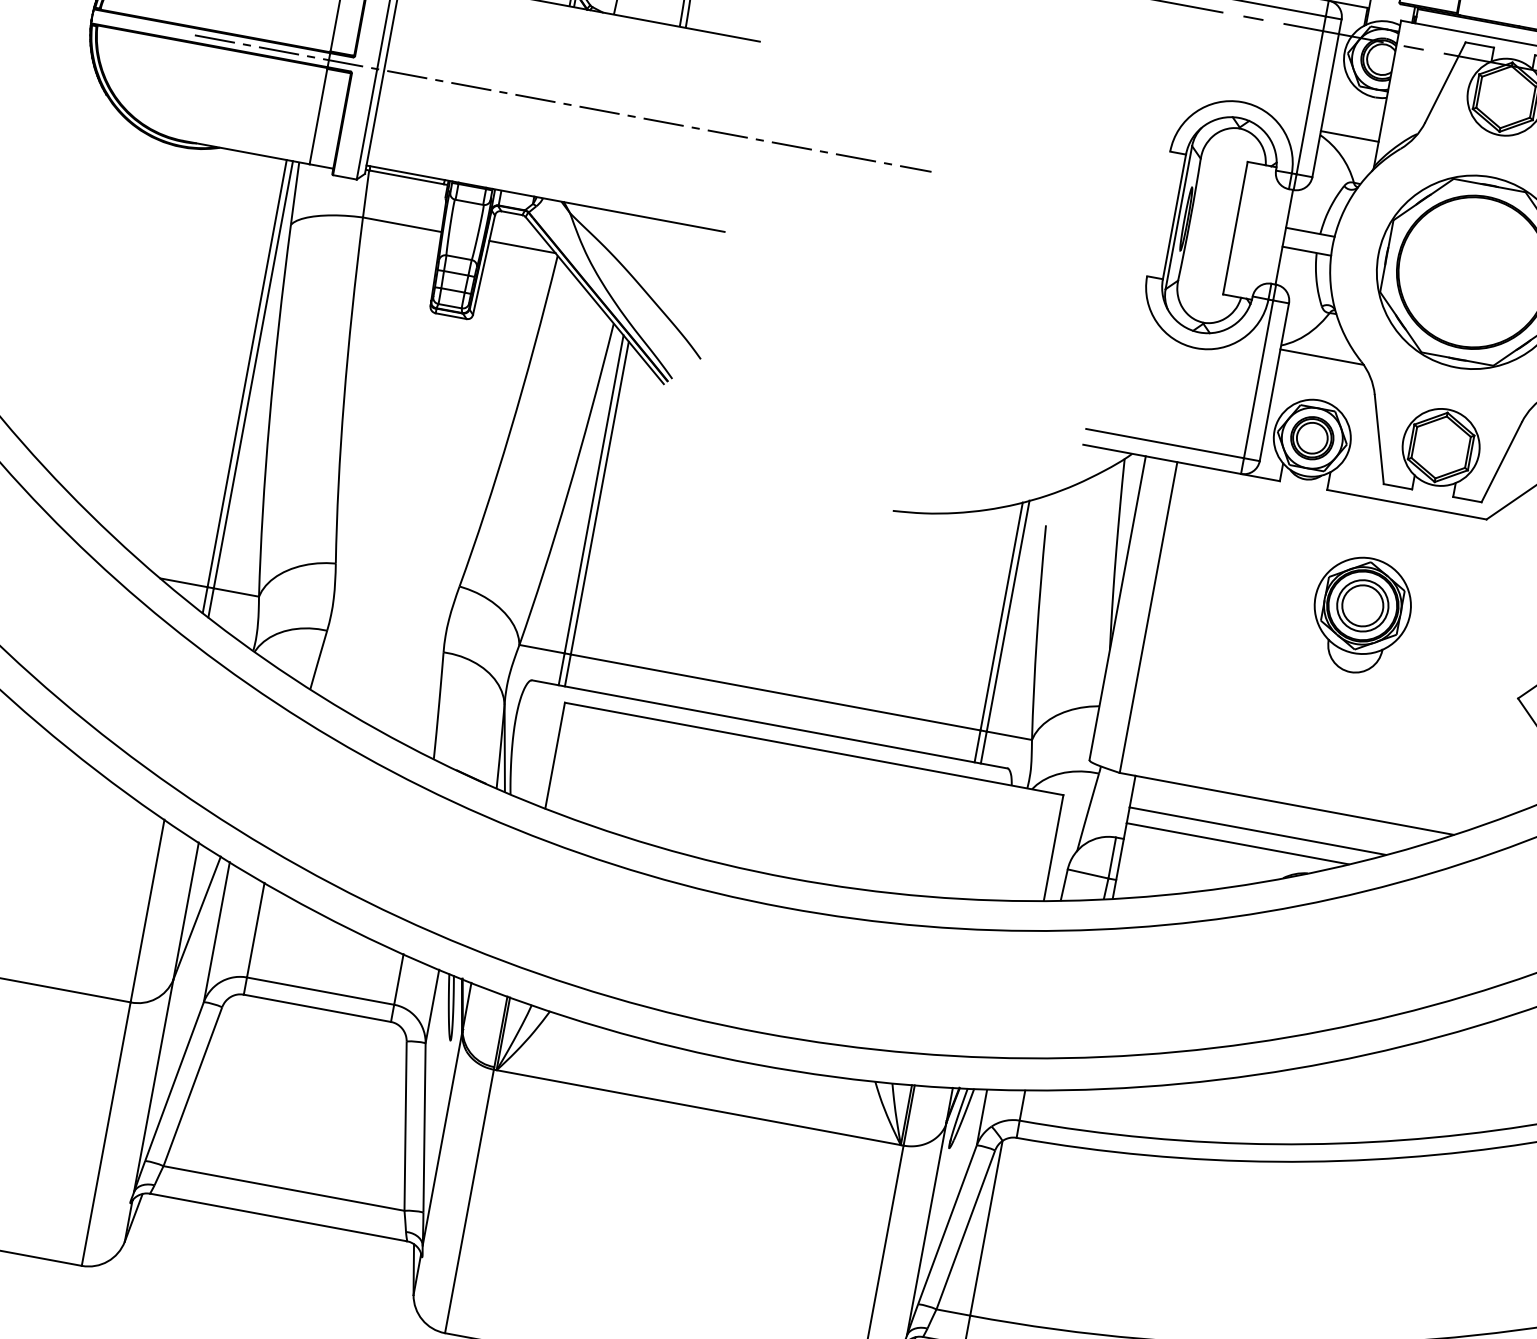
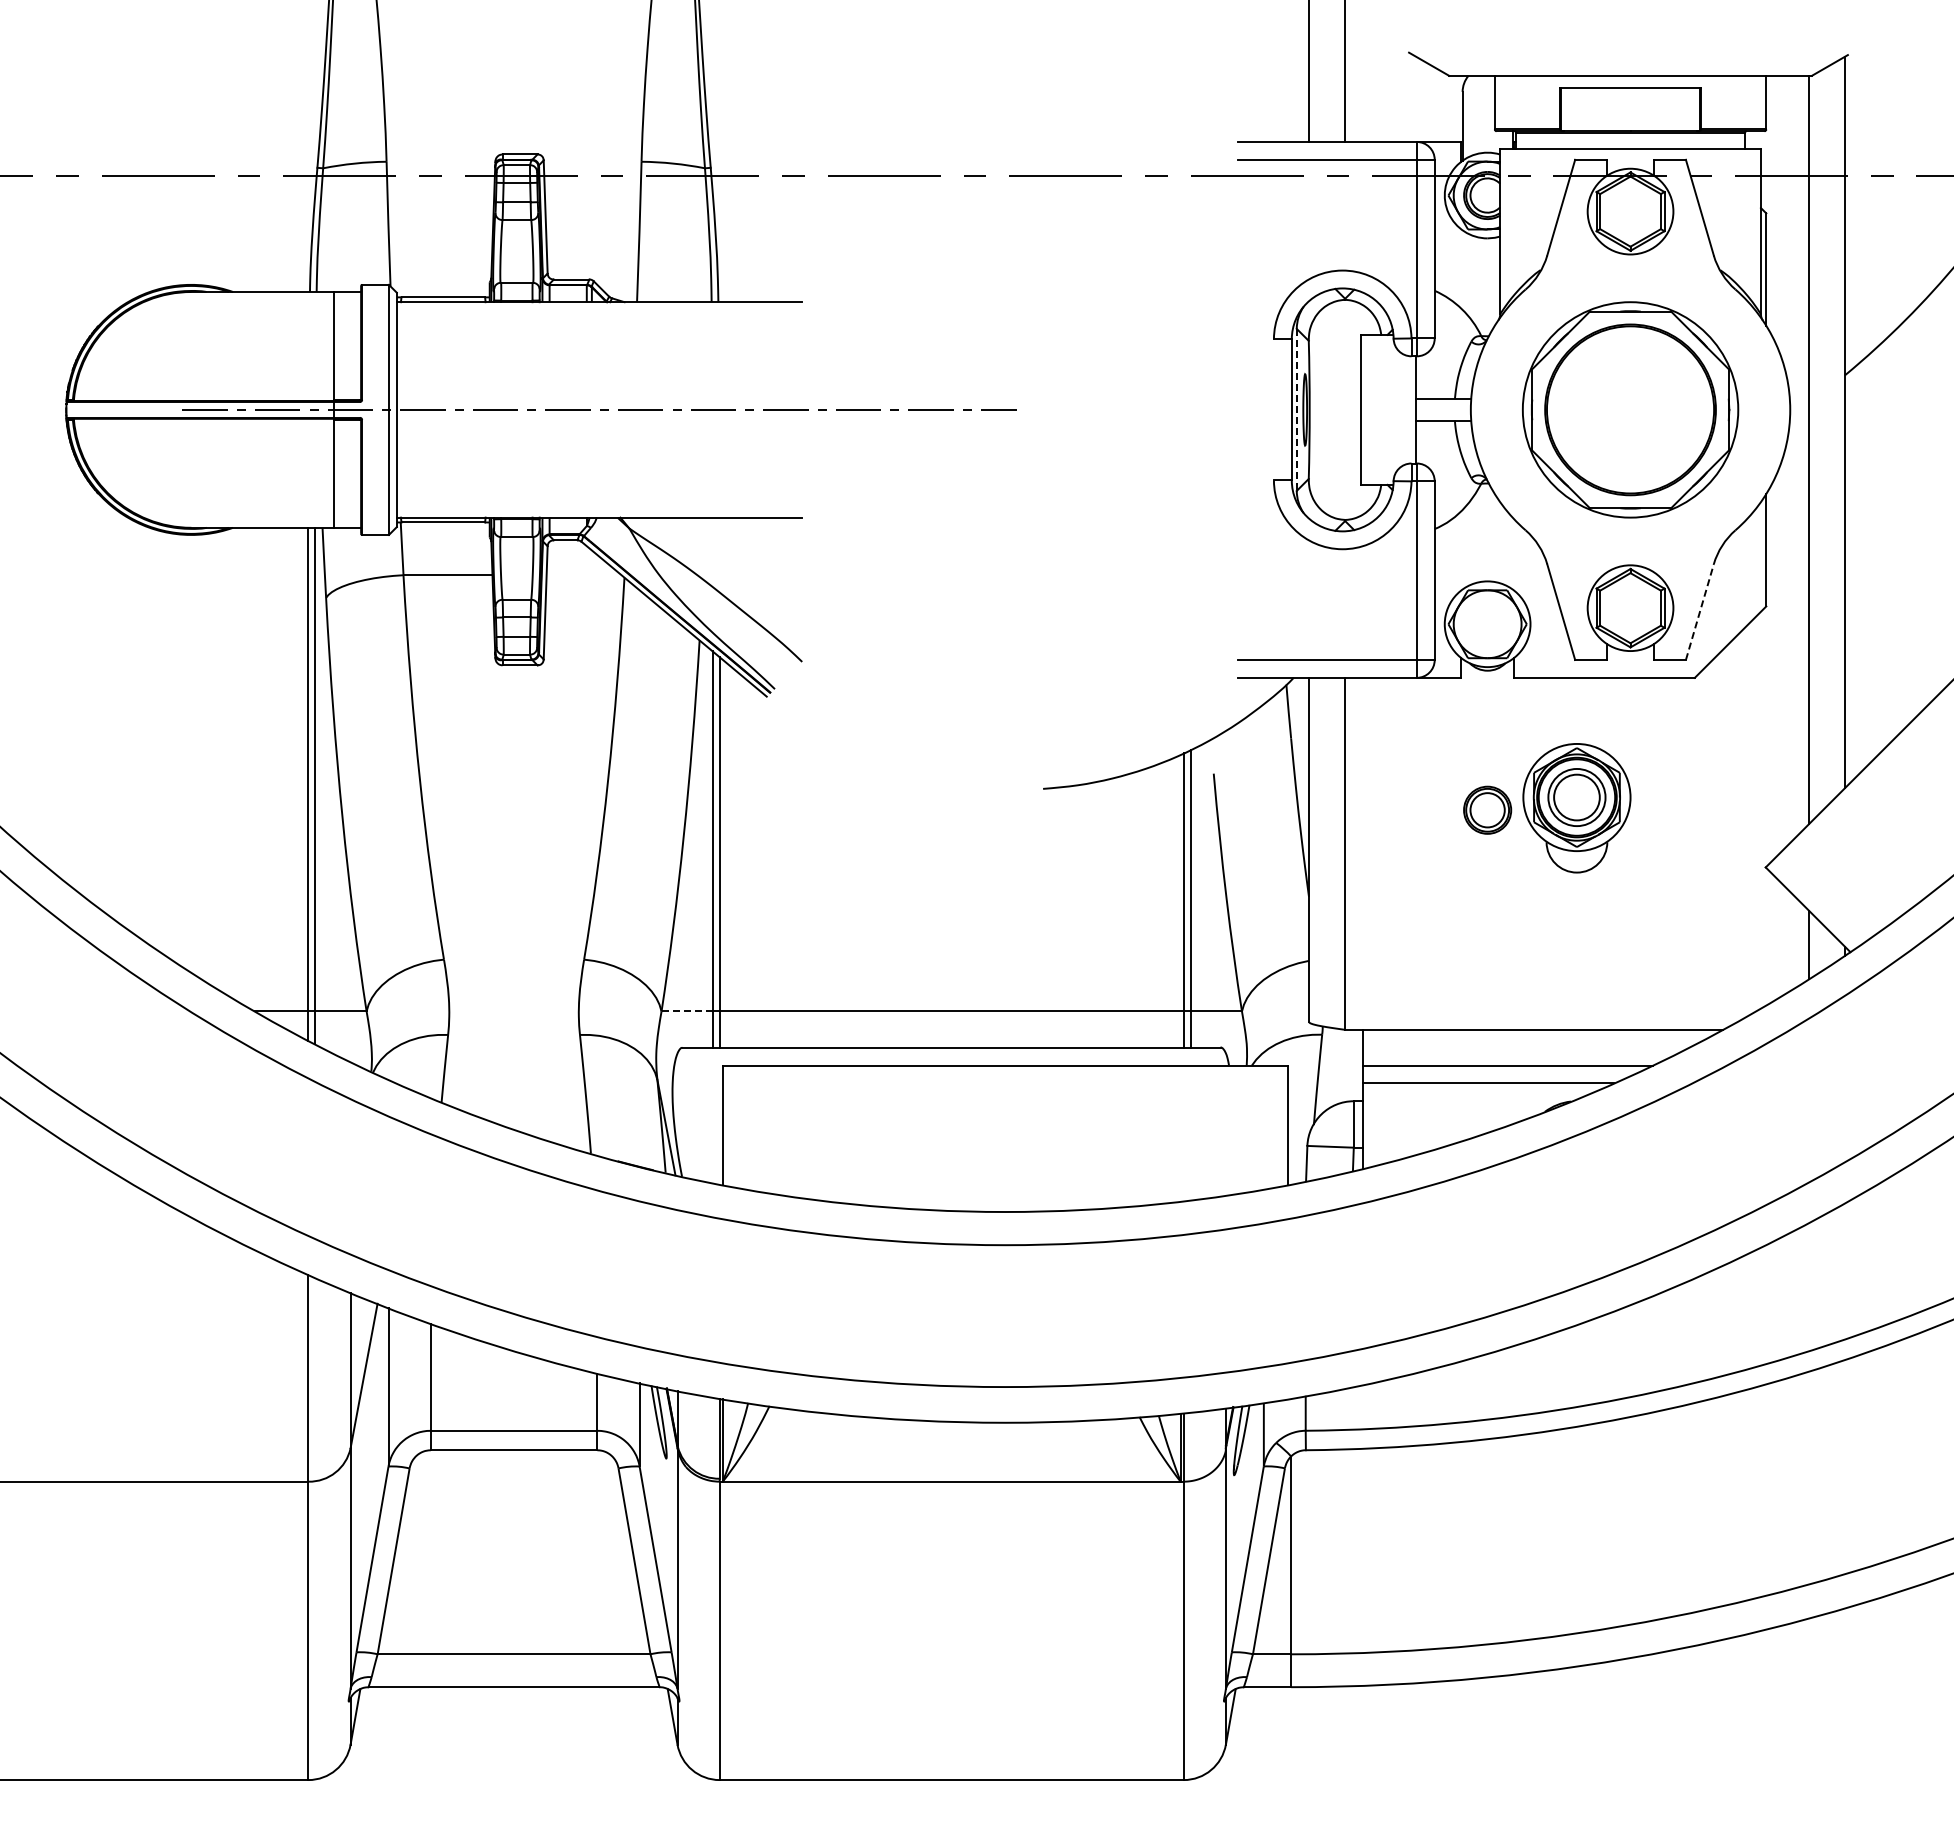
line: (1349, 136) -> (1467, 286), removed
line: (1178, 218) -> (1296, 410), solid -> dashed
line: (521, 247) -> (583, 575), removed
line: (1321, 357) -> (1481, 533), removed
part: (1312, 437) -> (1487, 809), moved
line: (1501, 462) -> (1699, 612), solid -> dashed
line: (542, 649) -> (687, 1011), solid -> dashed

